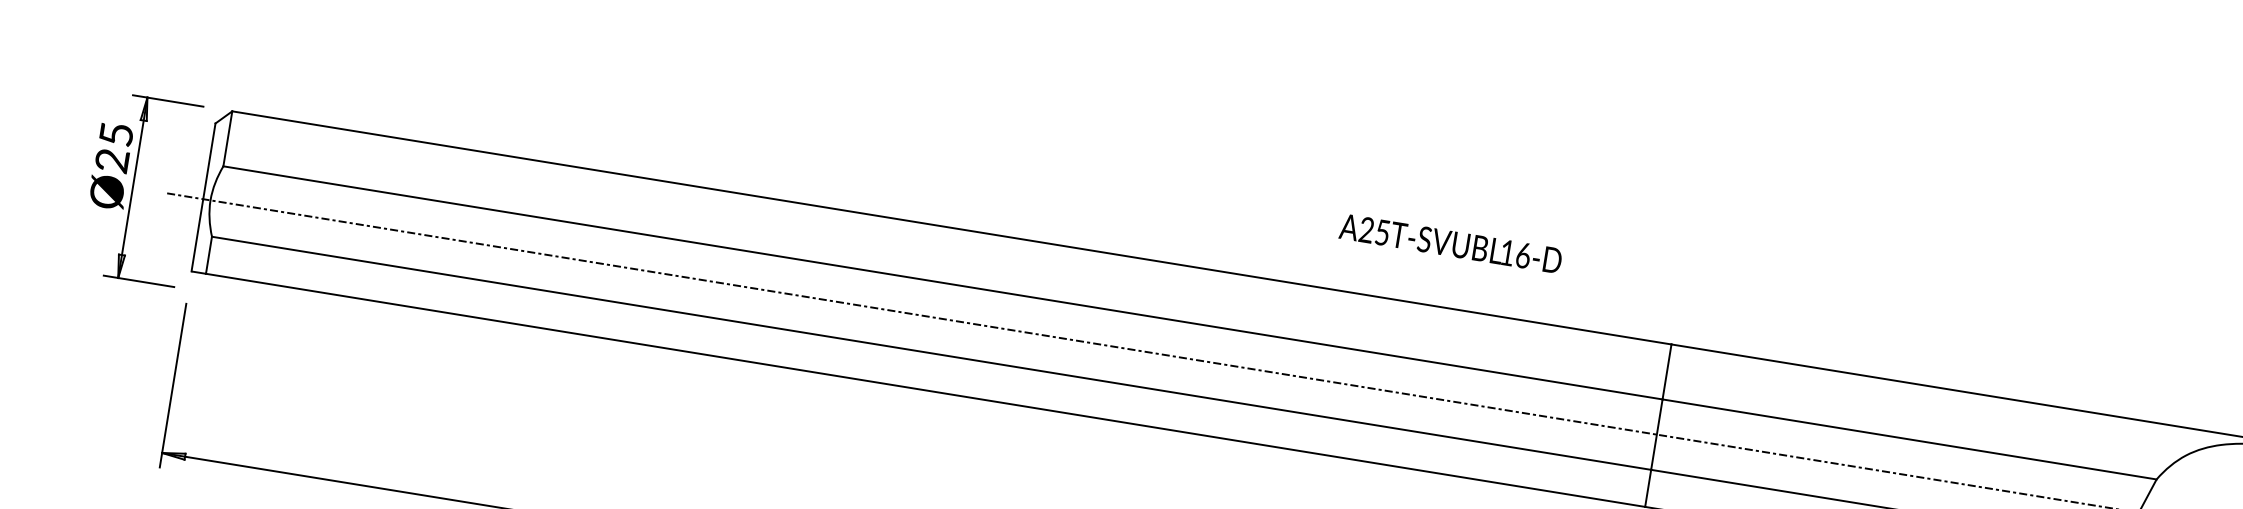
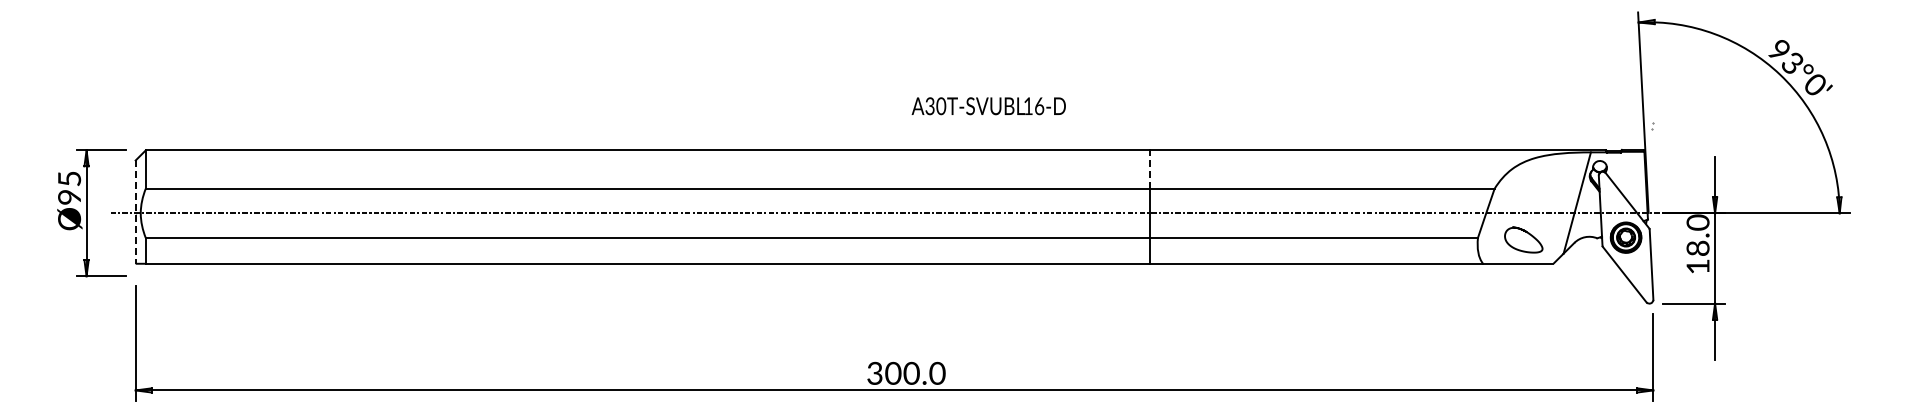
text: (112, 159) -> (69, 196), Ø25 -> Ø95
line: (203, 197) -> (135, 212), solid -> dashed
text: (1374, 231) -> (935, 106), A25T-SVUBL -> A30T-SVUBL
line: (1666, 371) -> (1149, 169), solid -> dashed

